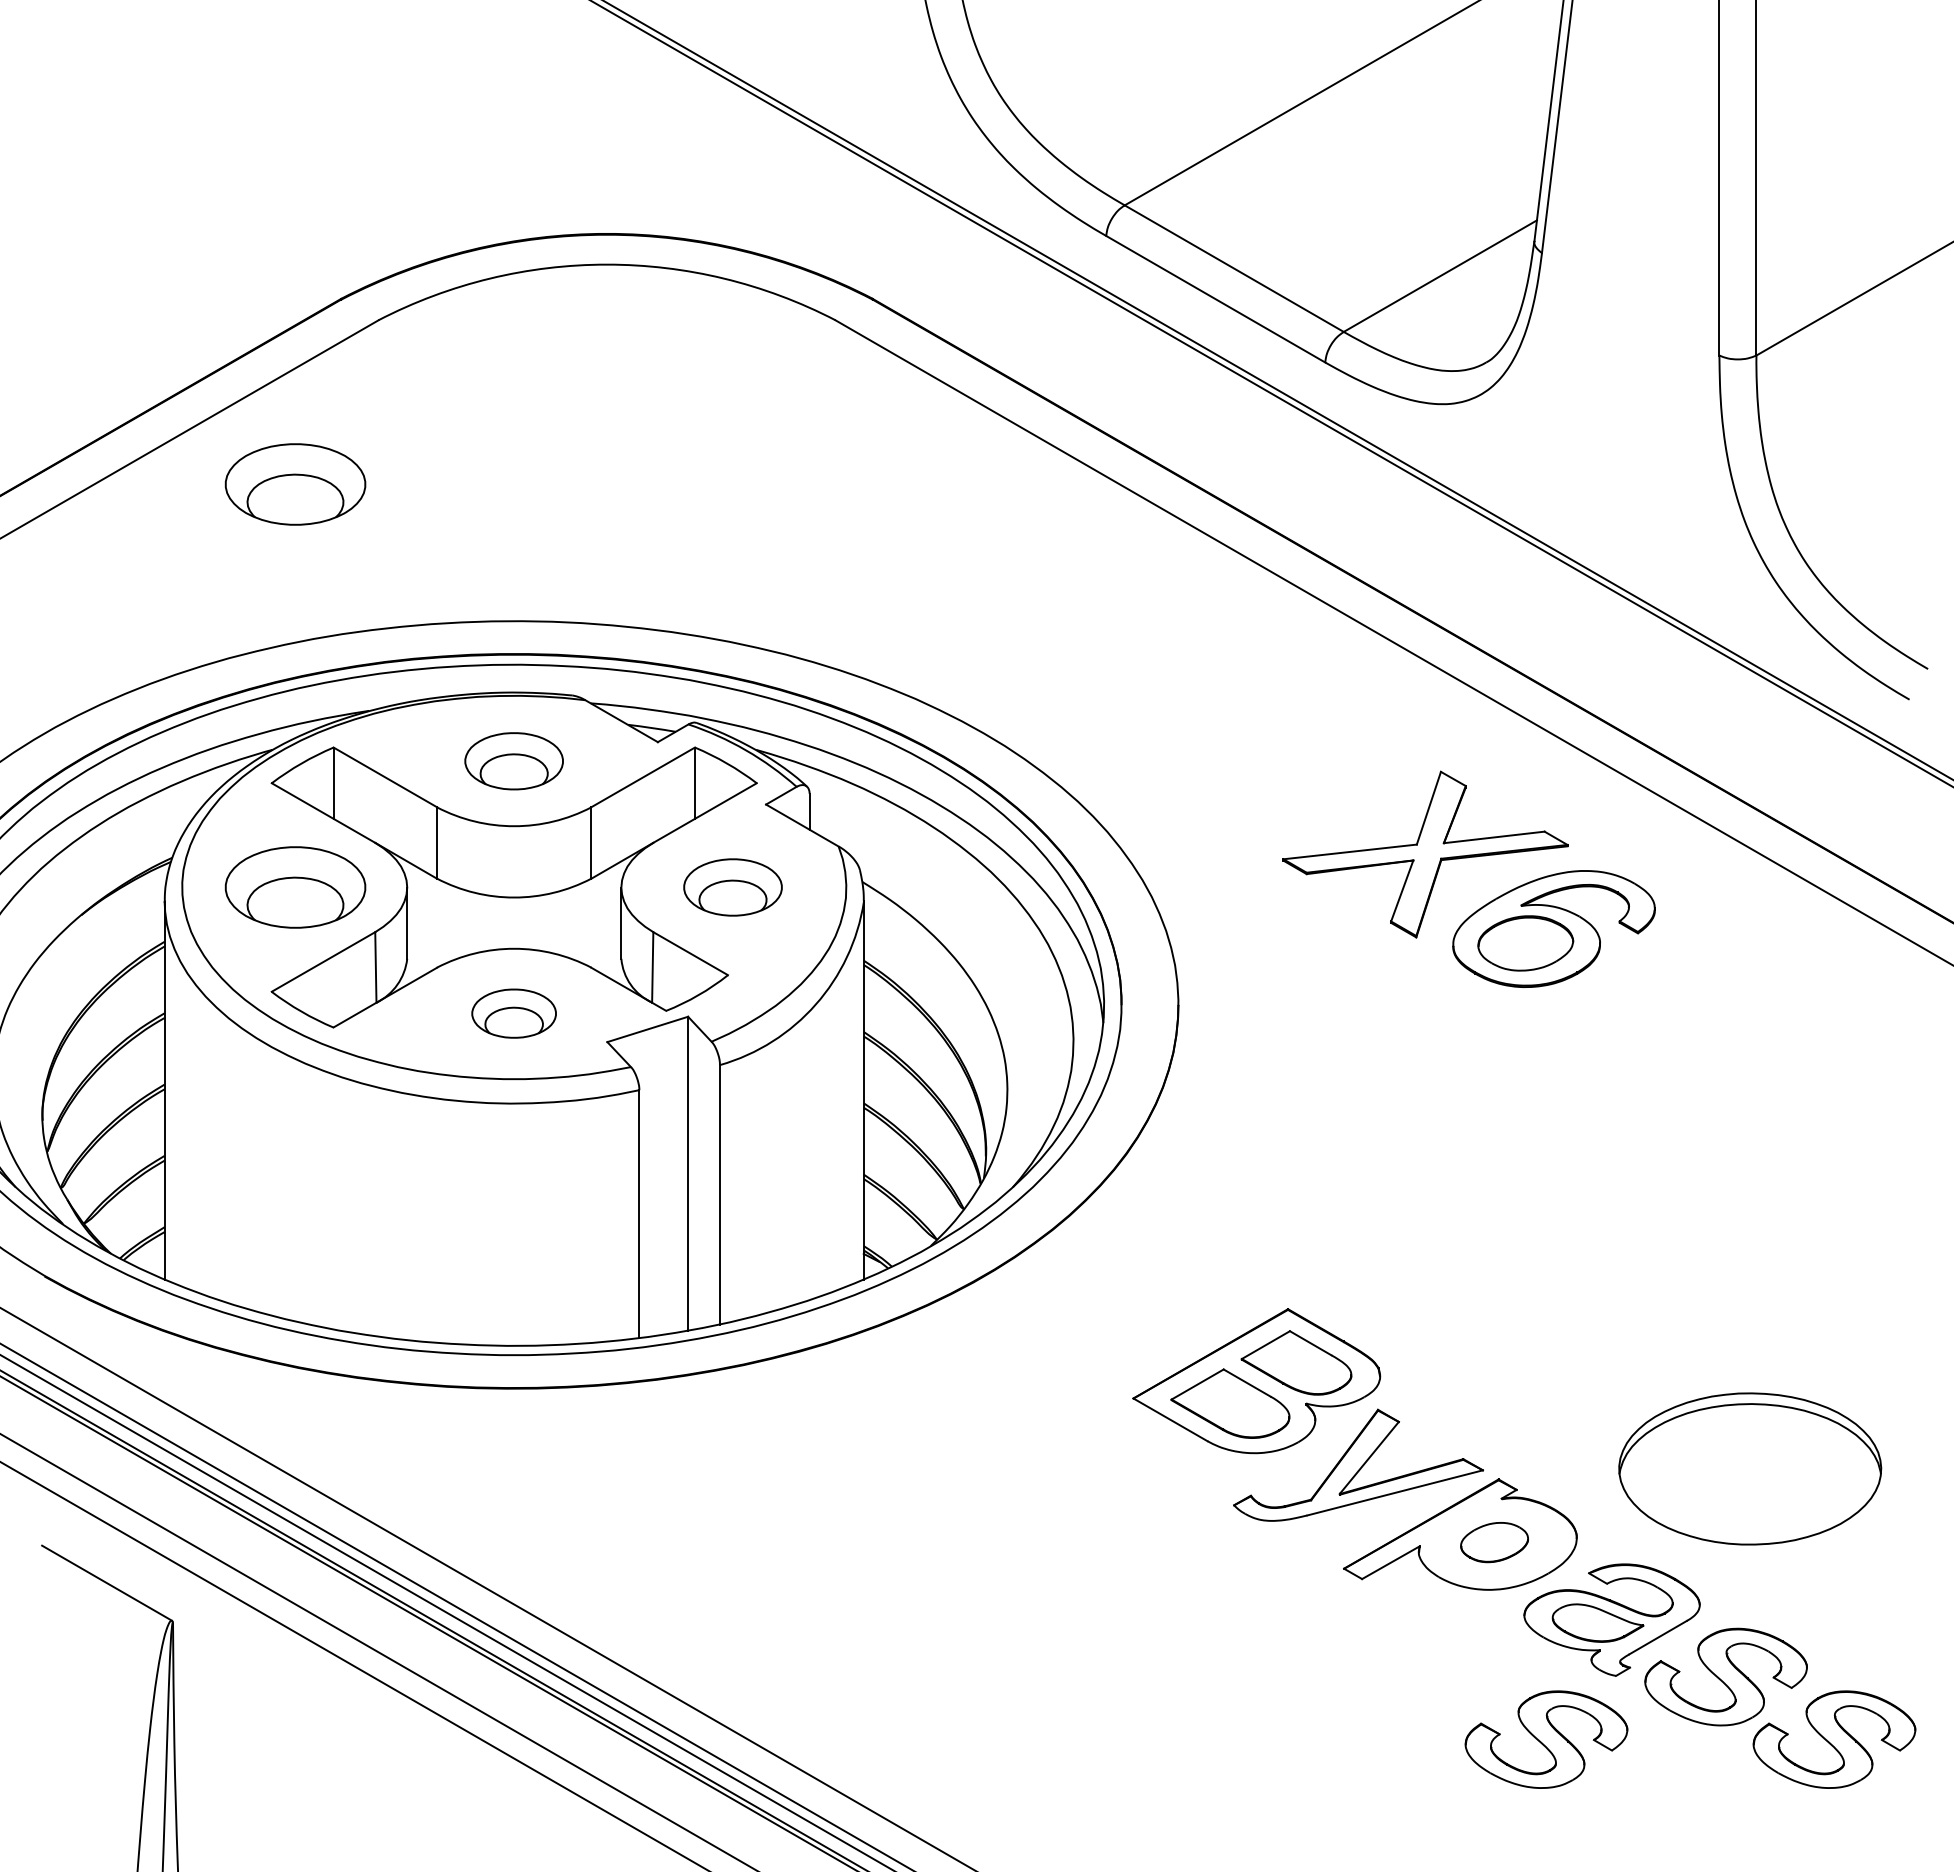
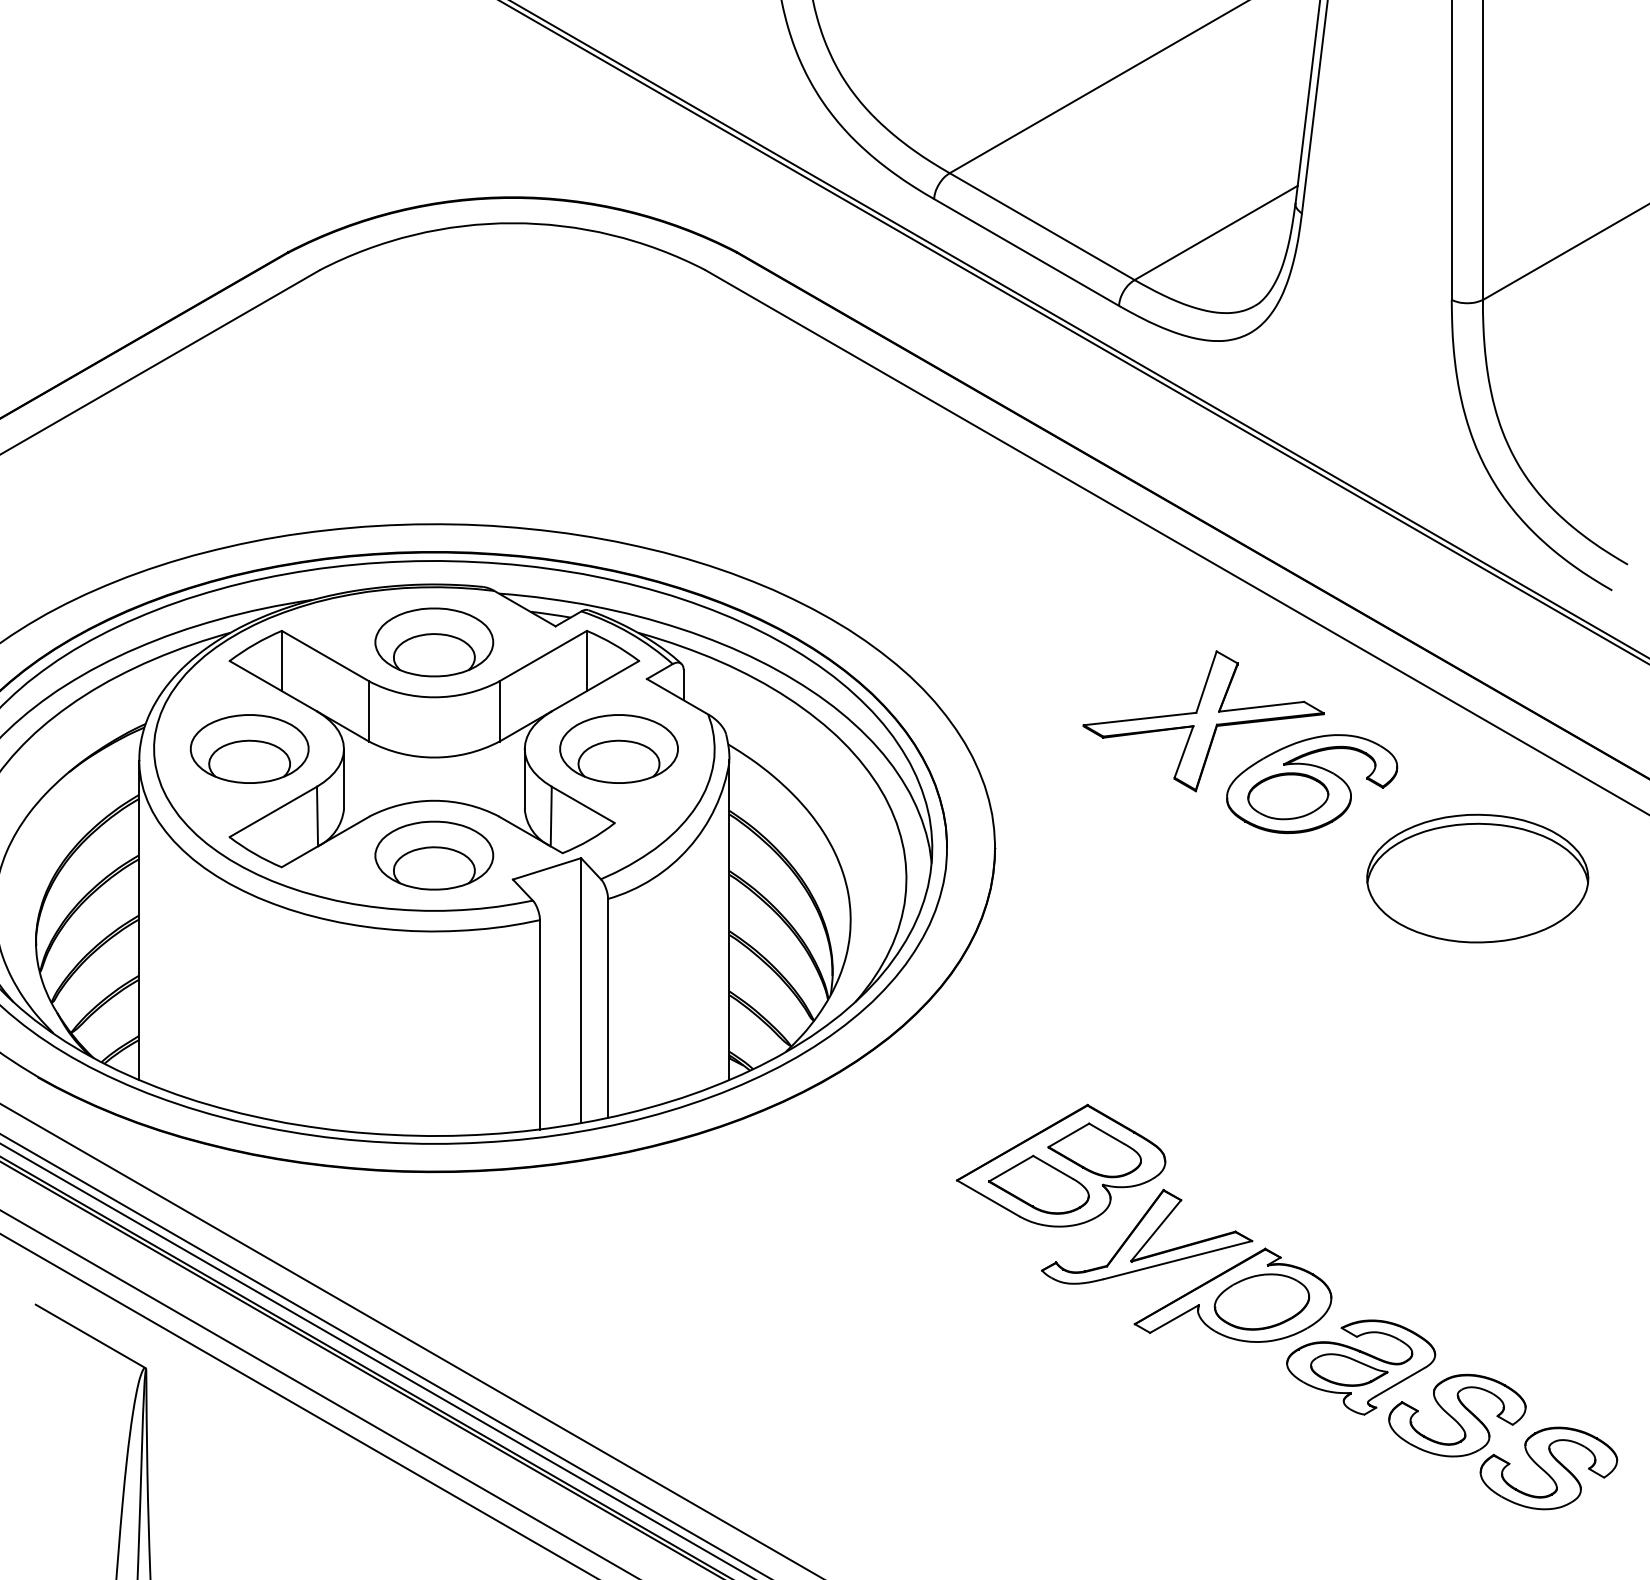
part: (295, 484) -> (249, 408), removed
part: (513, 761) -> (433, 642), size x1.43
part: (732, 887) -> (618, 749), size x1.43
part: (513, 1013) -> (433, 855), size x1.67
part: (1750, 1468) -> (1477, 878), moved
part: (1494, 1542) -> (1261, 1302), size x1.67
part: (1546, 1739) -> (1305, 1468), removed

